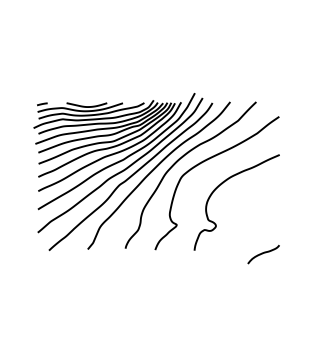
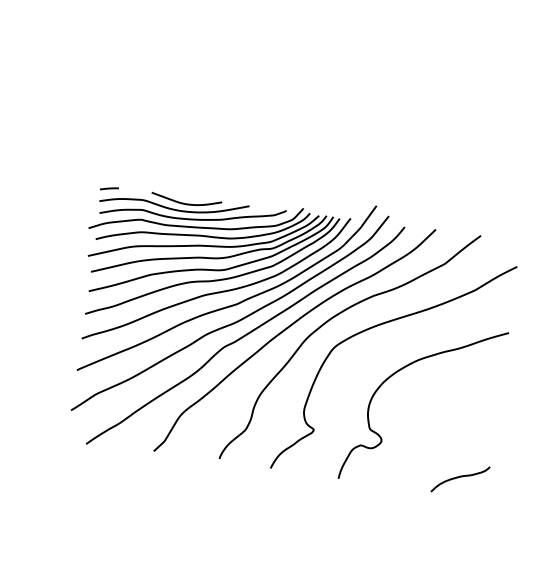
curve: (263, 253) -> (460, 477), moved

